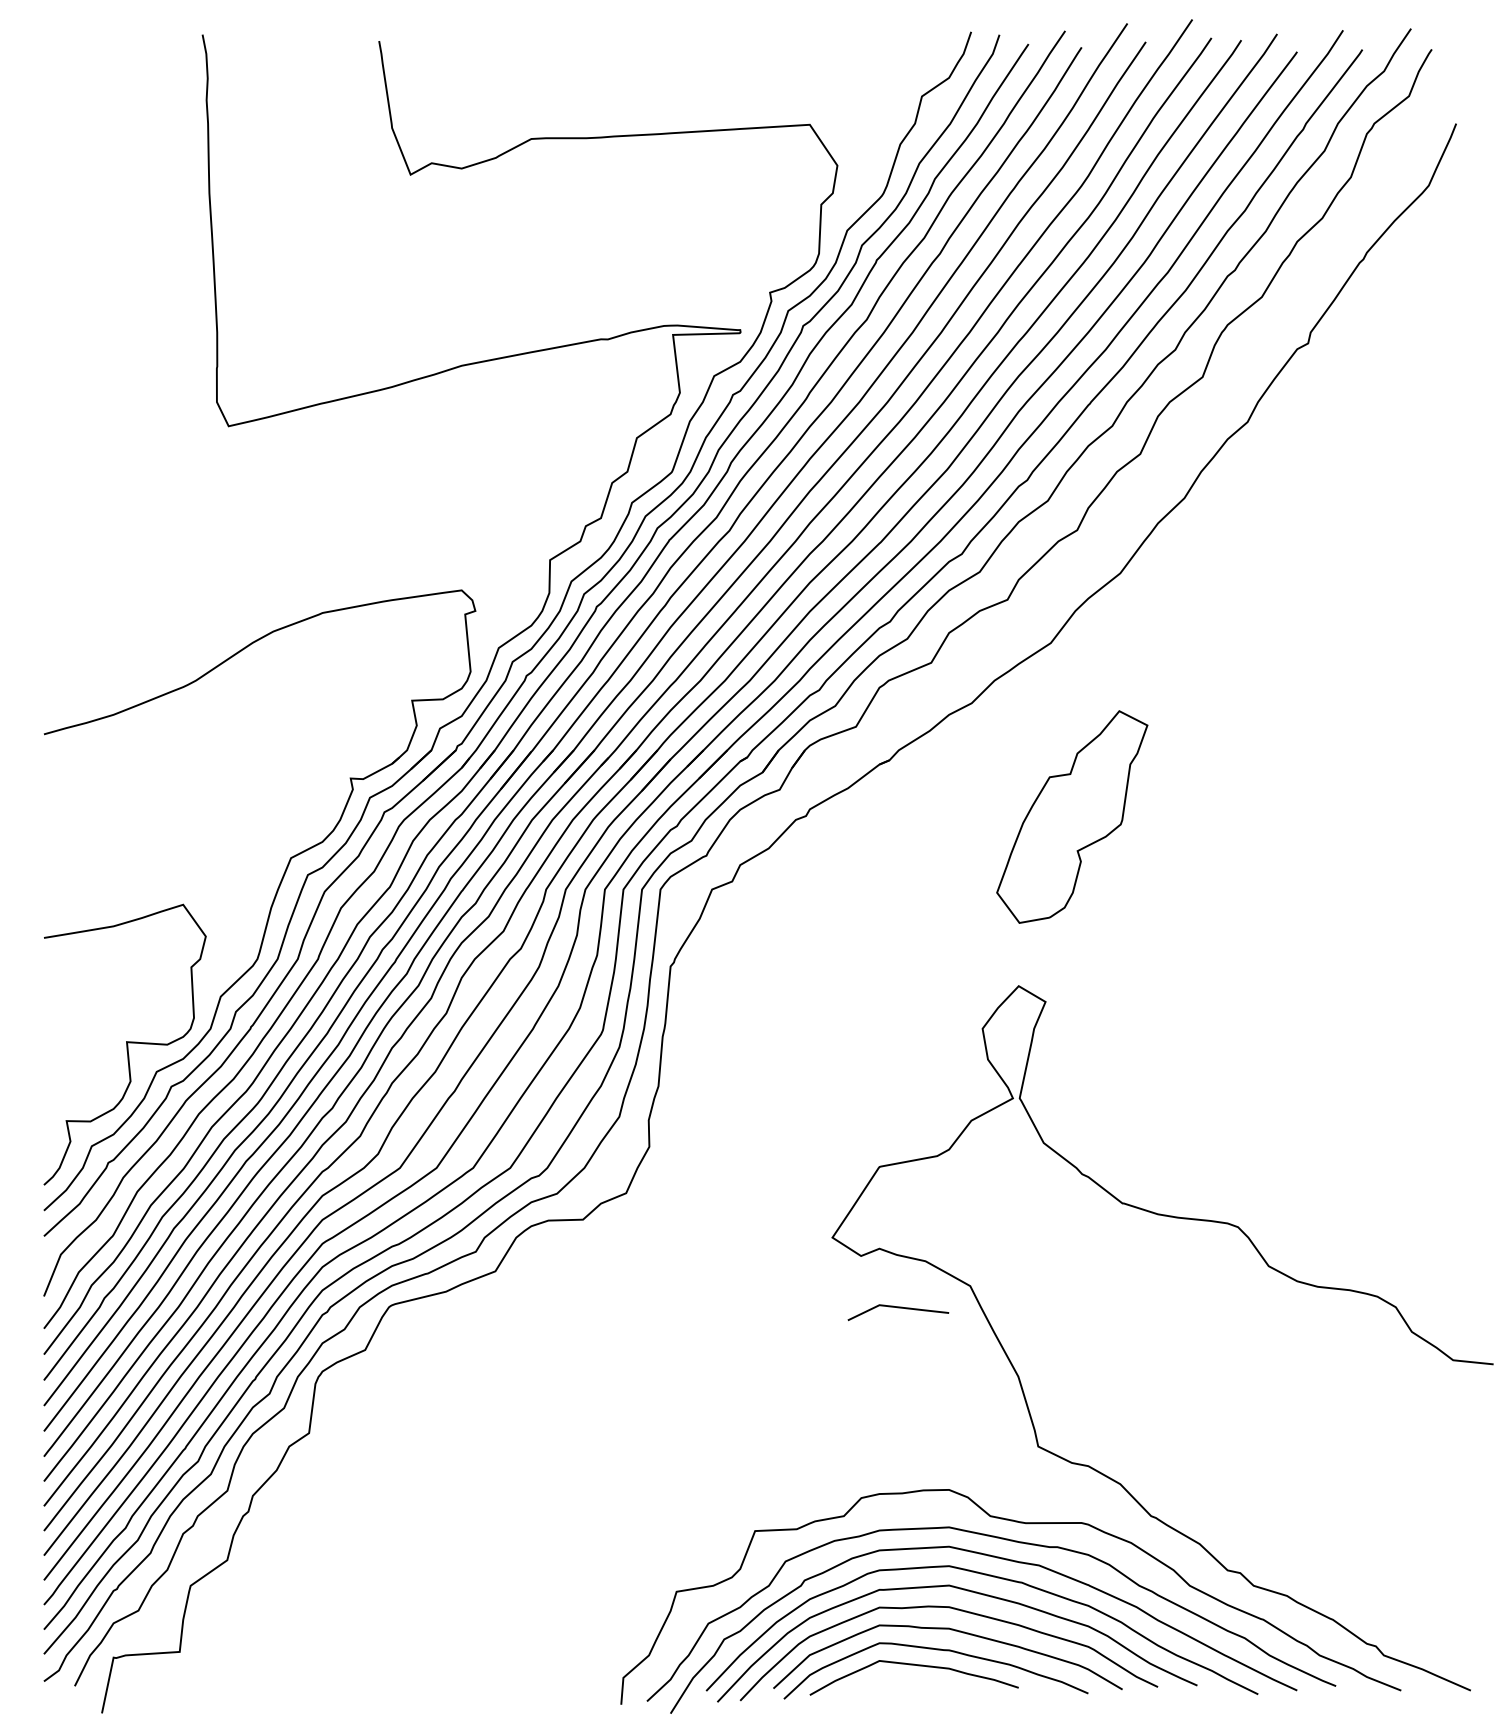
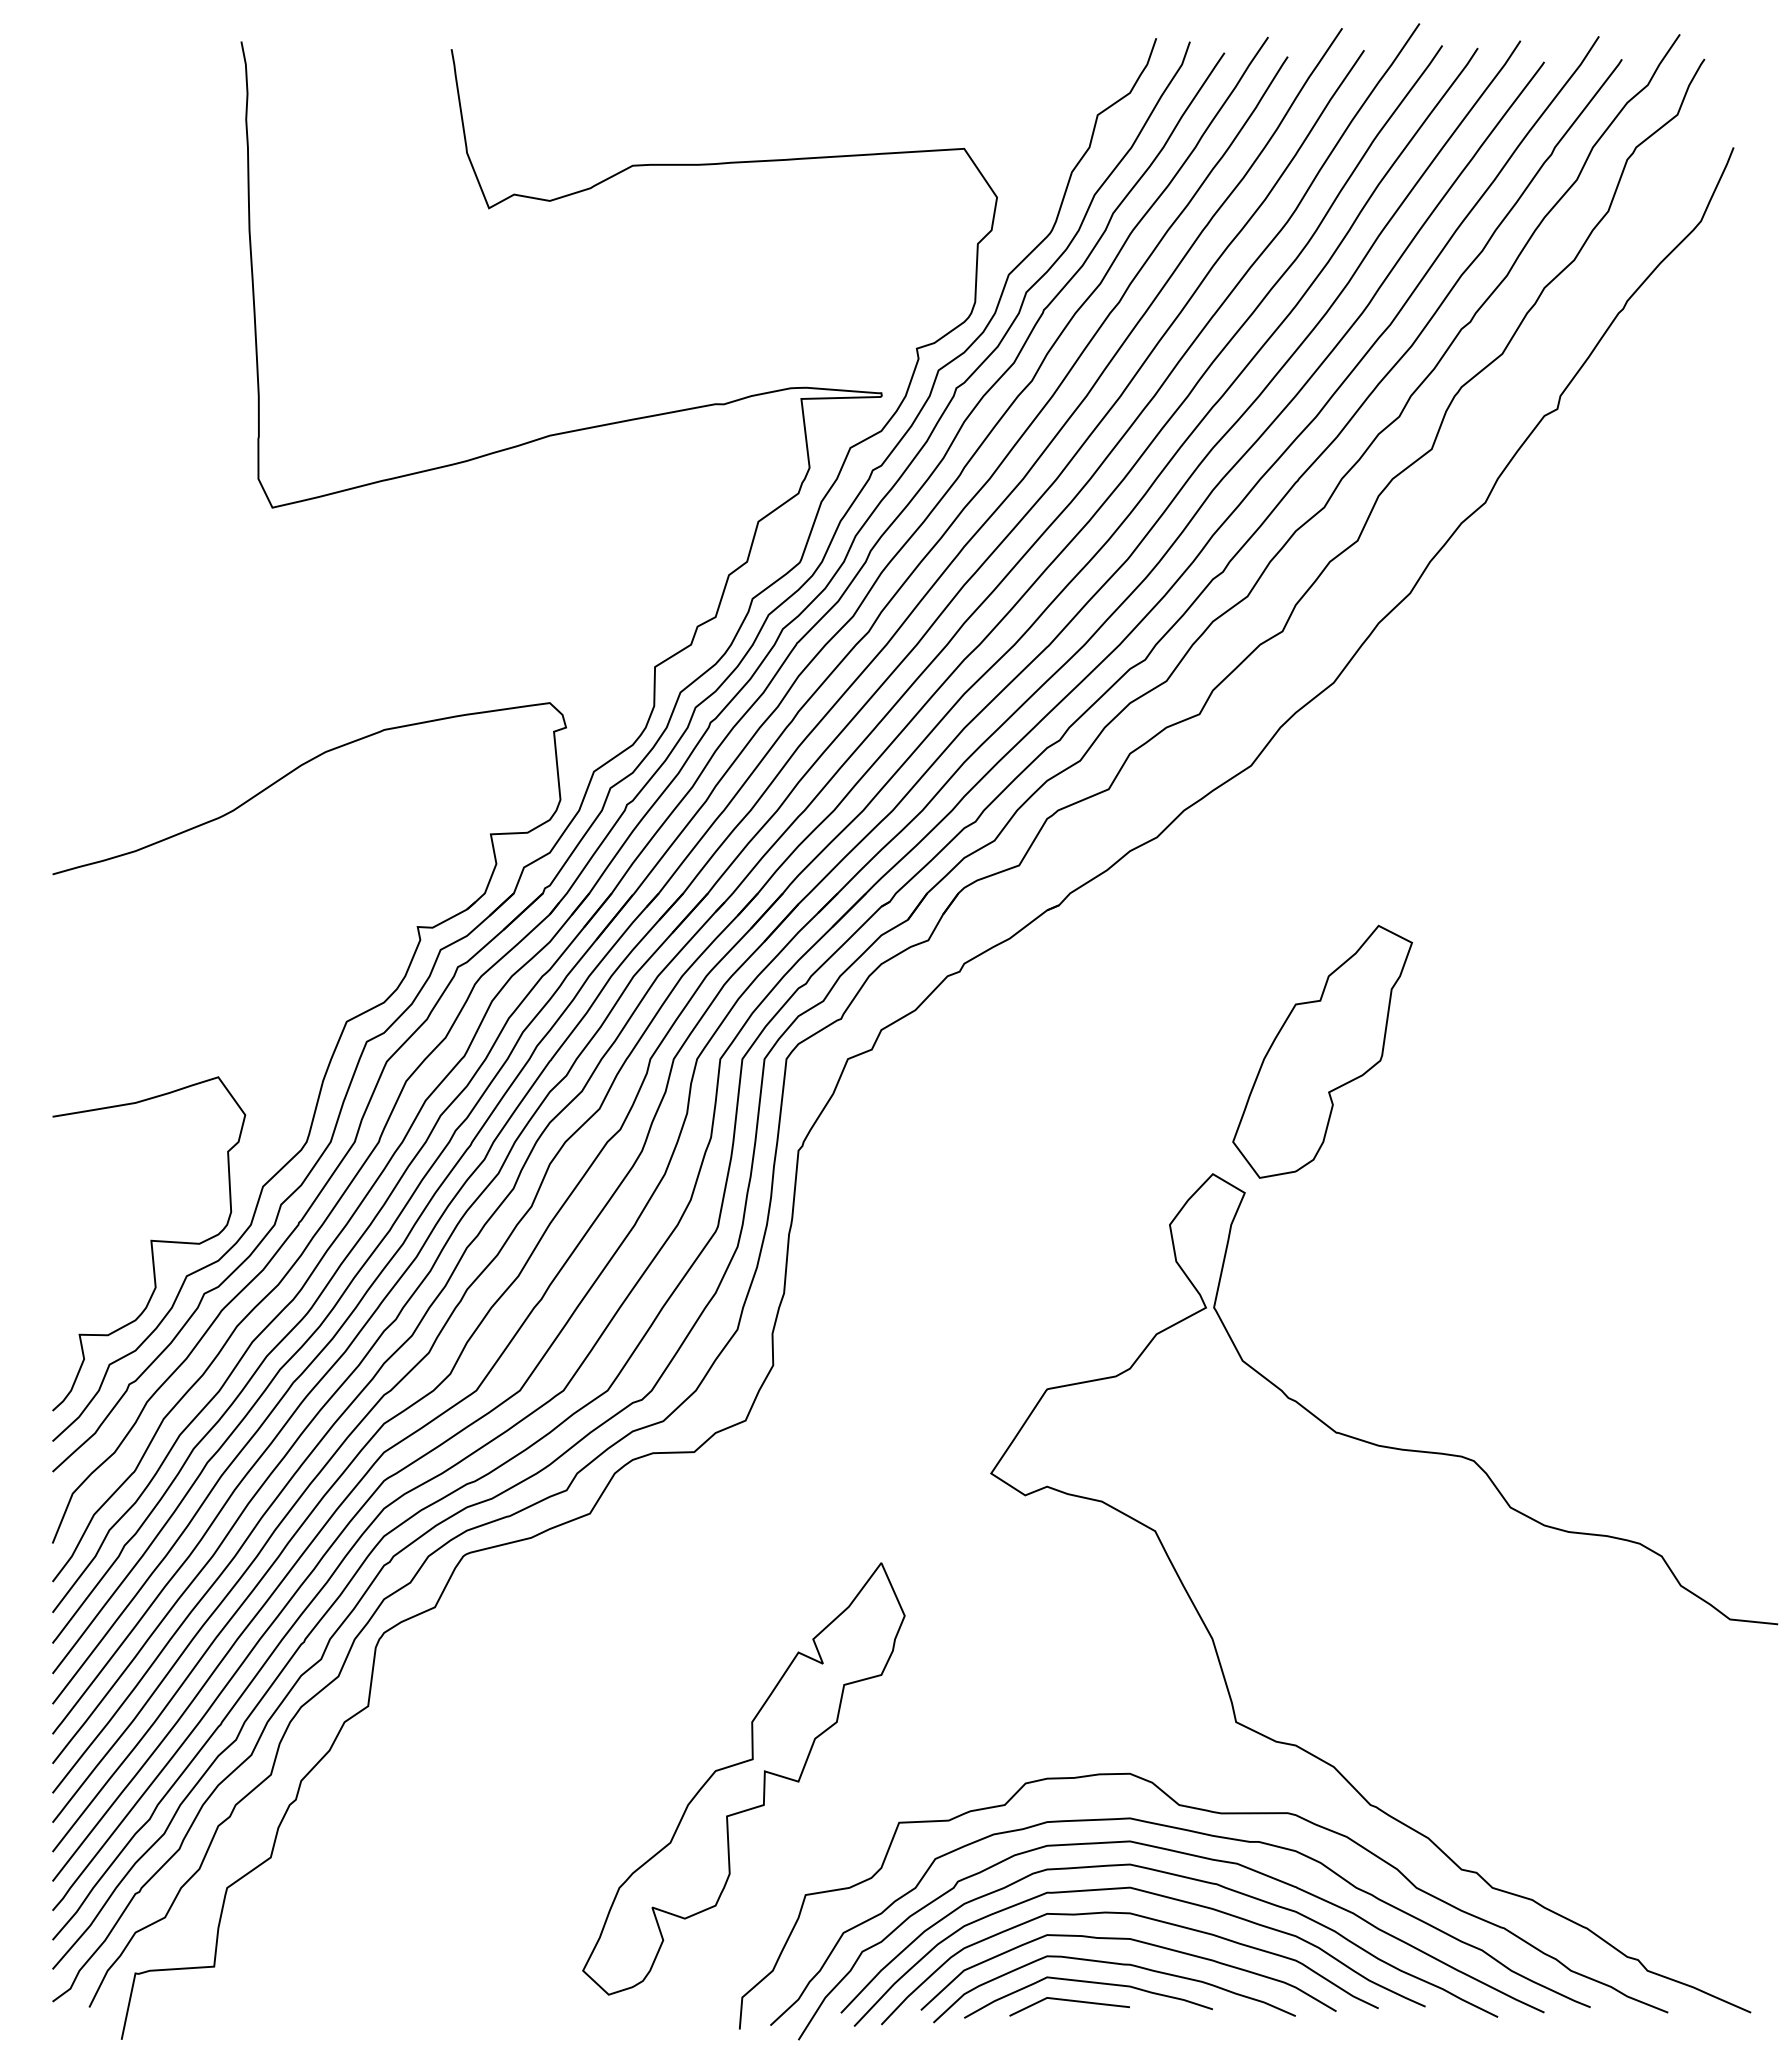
part: (1072, 816) -> (1322, 1051), moved
line: (898, 1308) -> (1069, 2001), moved
part: (624, 1493) -> (743, 1778), added

